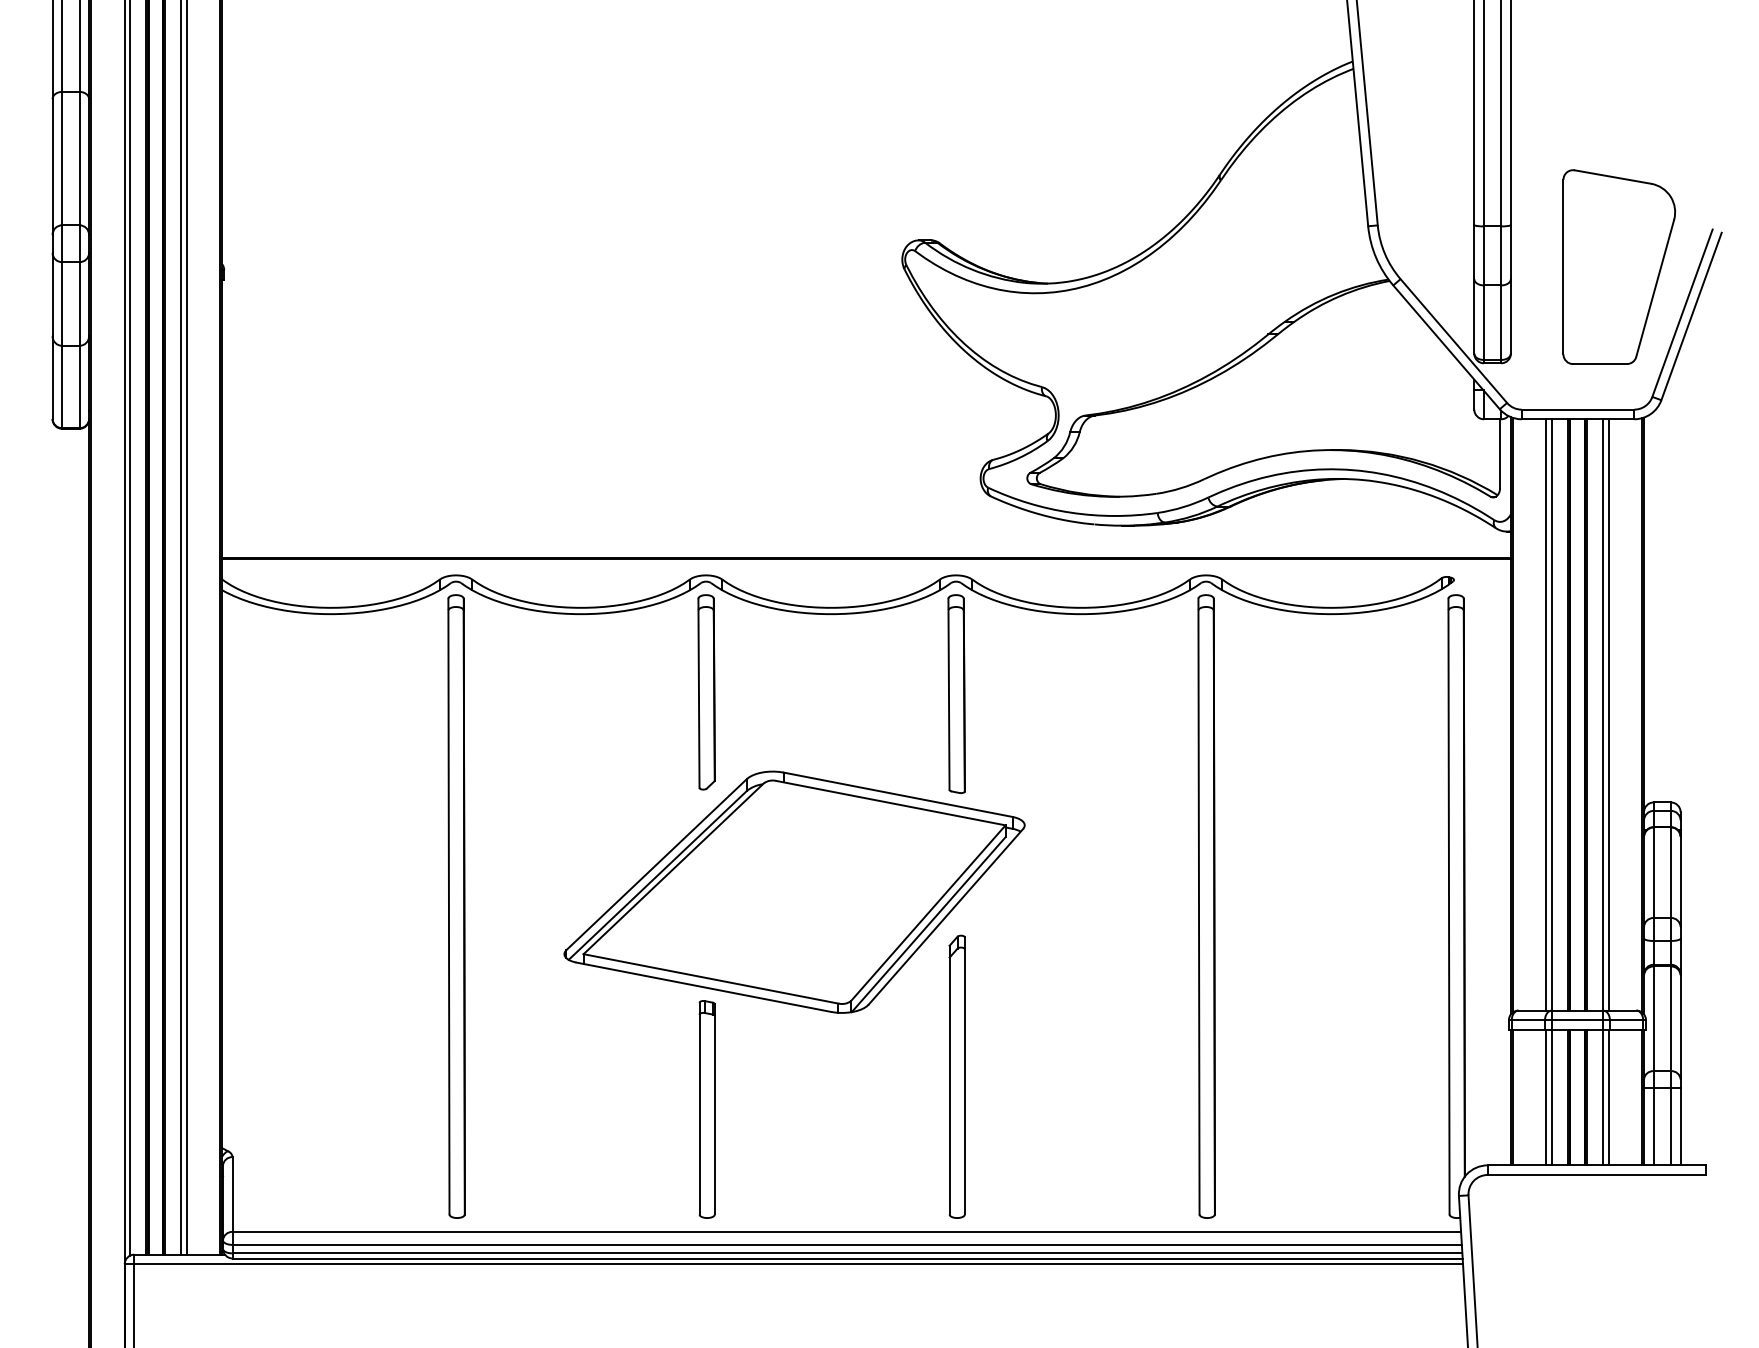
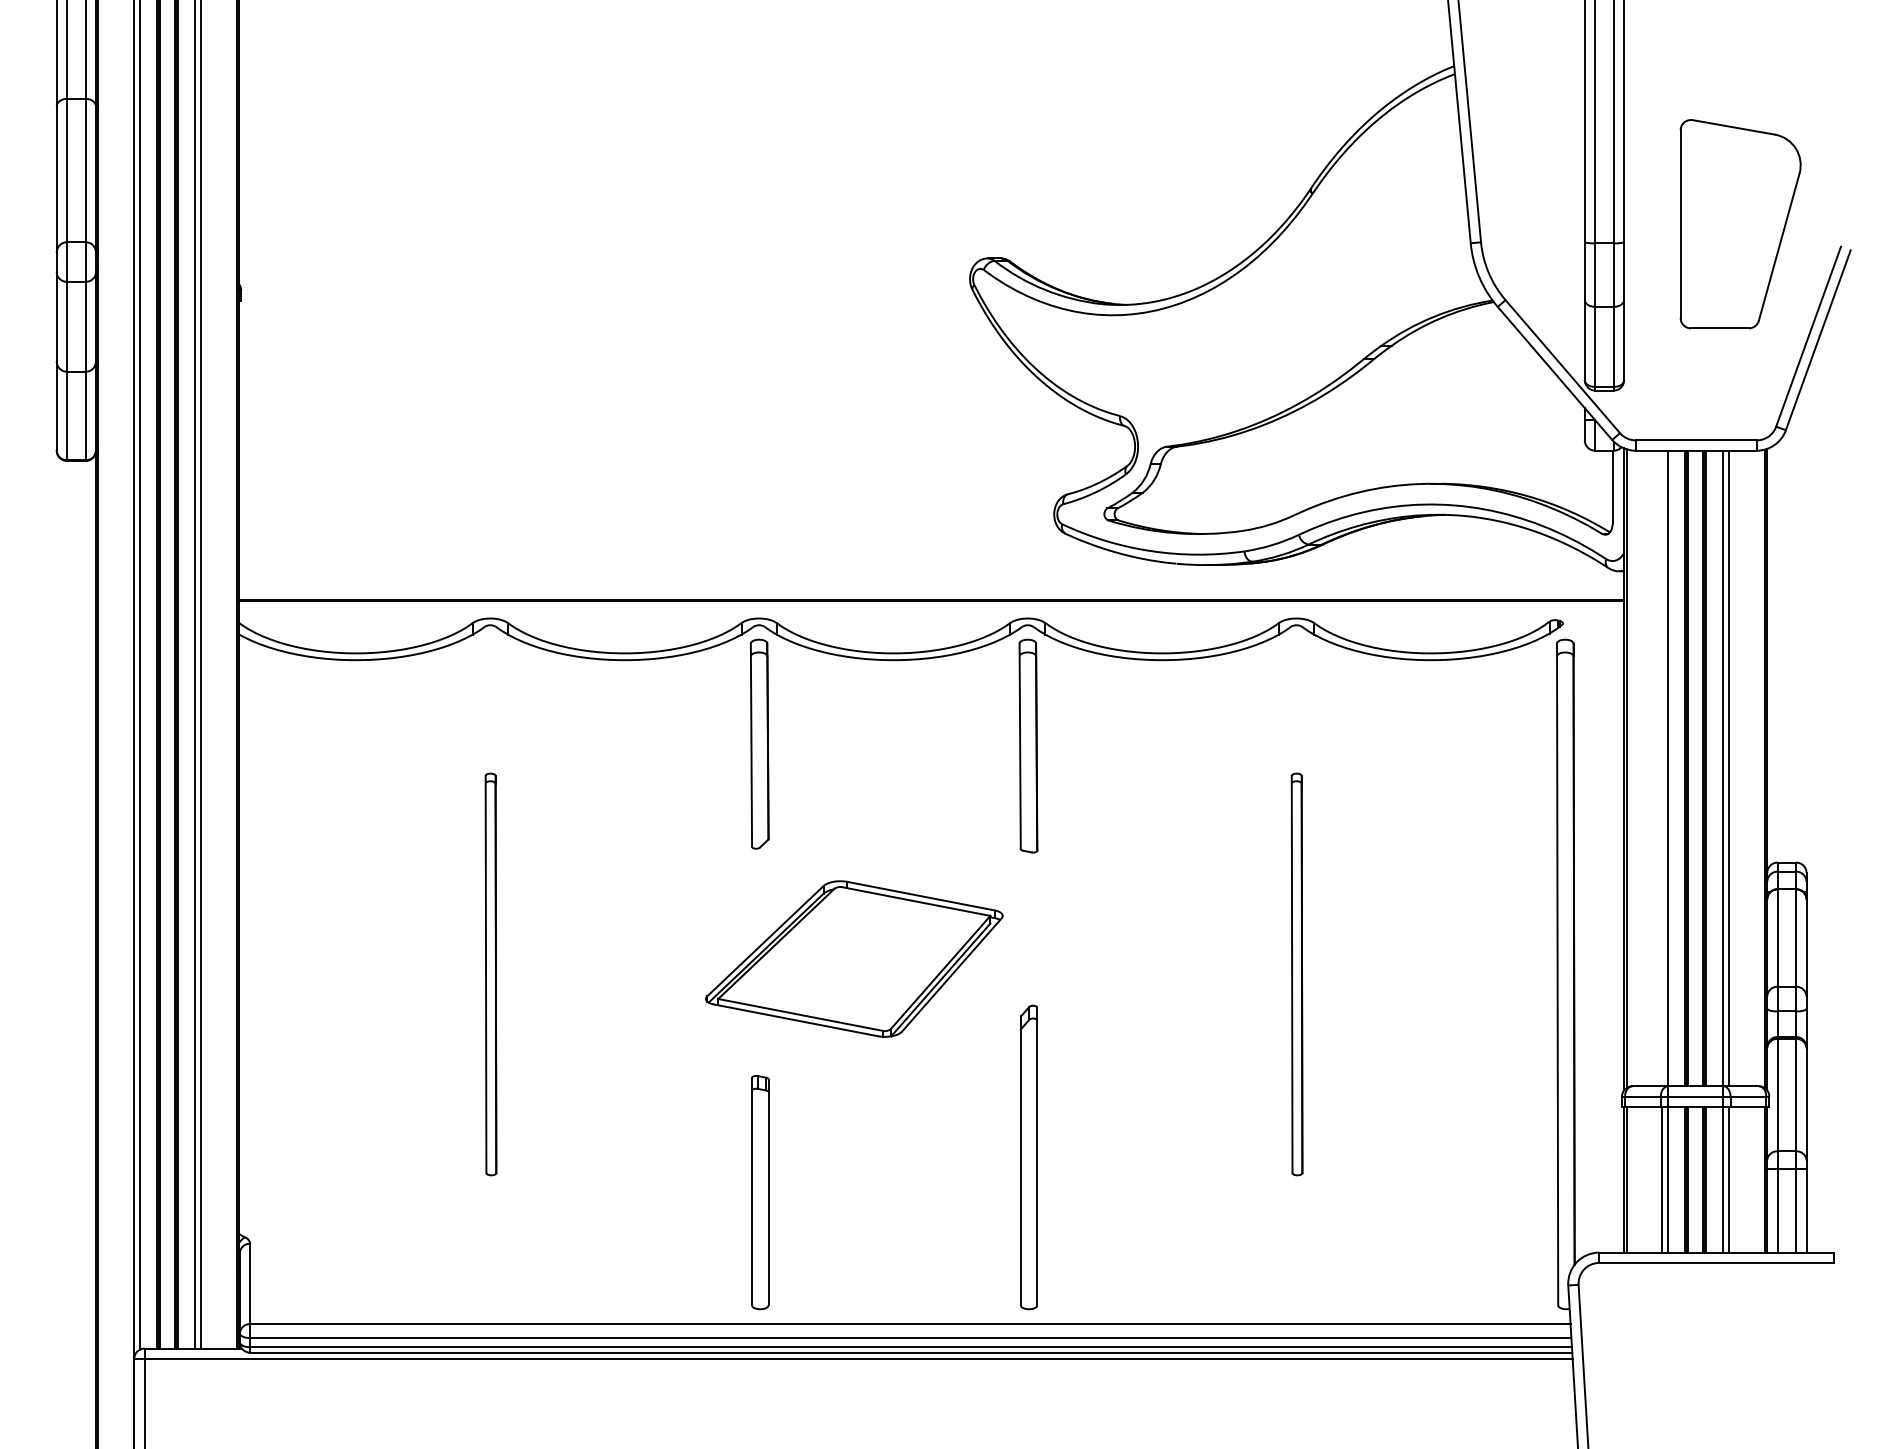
part: (1619, 267) -> (1740, 224), moved
line: (1546, 714) -> (1662, 768), removed
part: (794, 891) -> (854, 958), size x0.6
part: (456, 906) -> (490, 974), size x0.6
part: (1206, 906) -> (1296, 974), size x0.6

